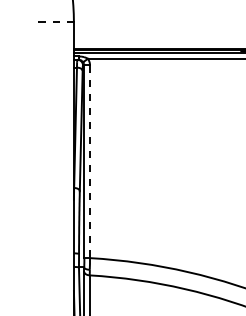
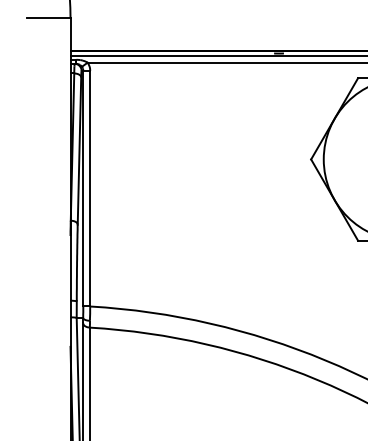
line: (55, 21) -> (48, 17), dashed -> solid
line: (90, 161) -> (90, 188), dashed -> solid

